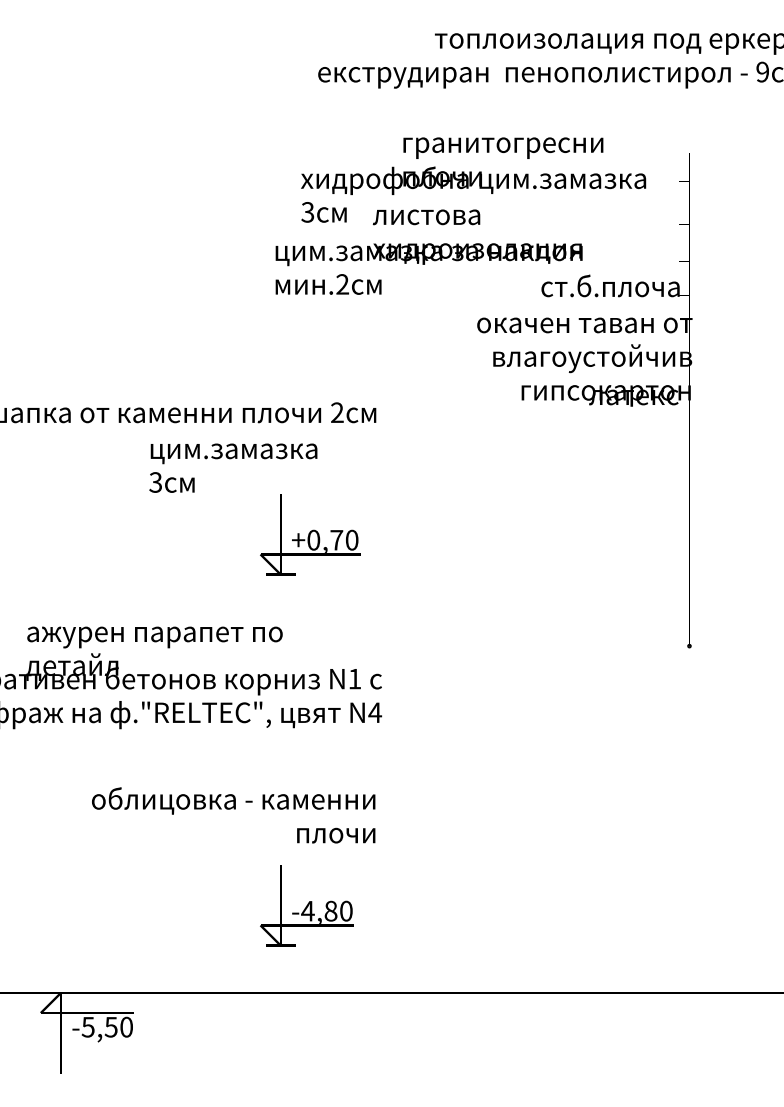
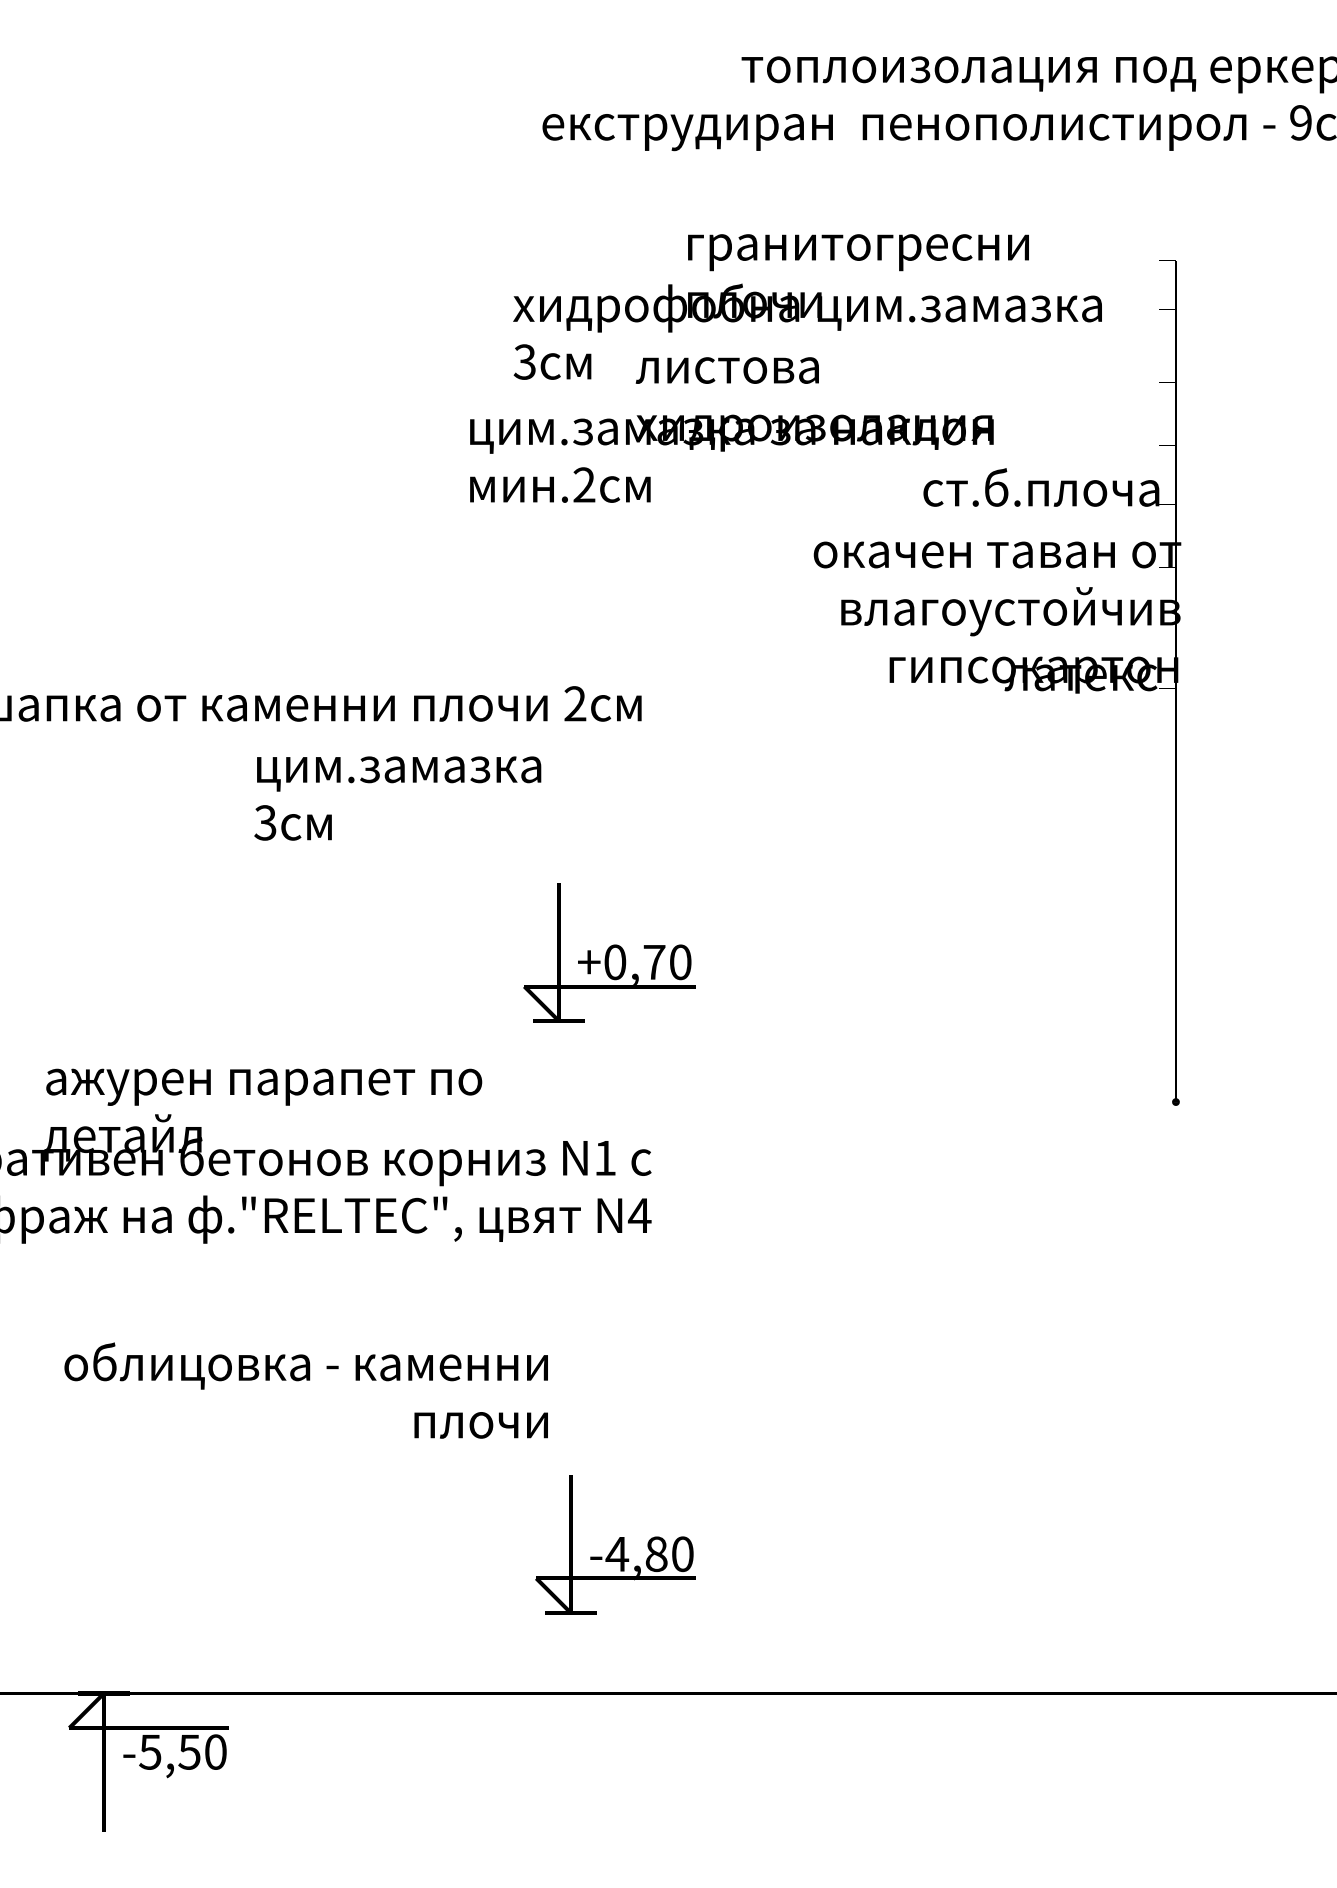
text: (310, 534) -> (609, 952), moved
text: (233, 815) -> (305, 1390), moved
text: (306, 905) -> (614, 1544), moved

